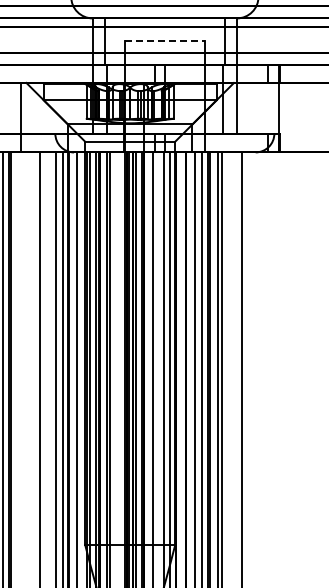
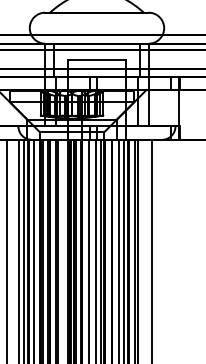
line: (165, 41) -> (97, 60), dashed -> solid

